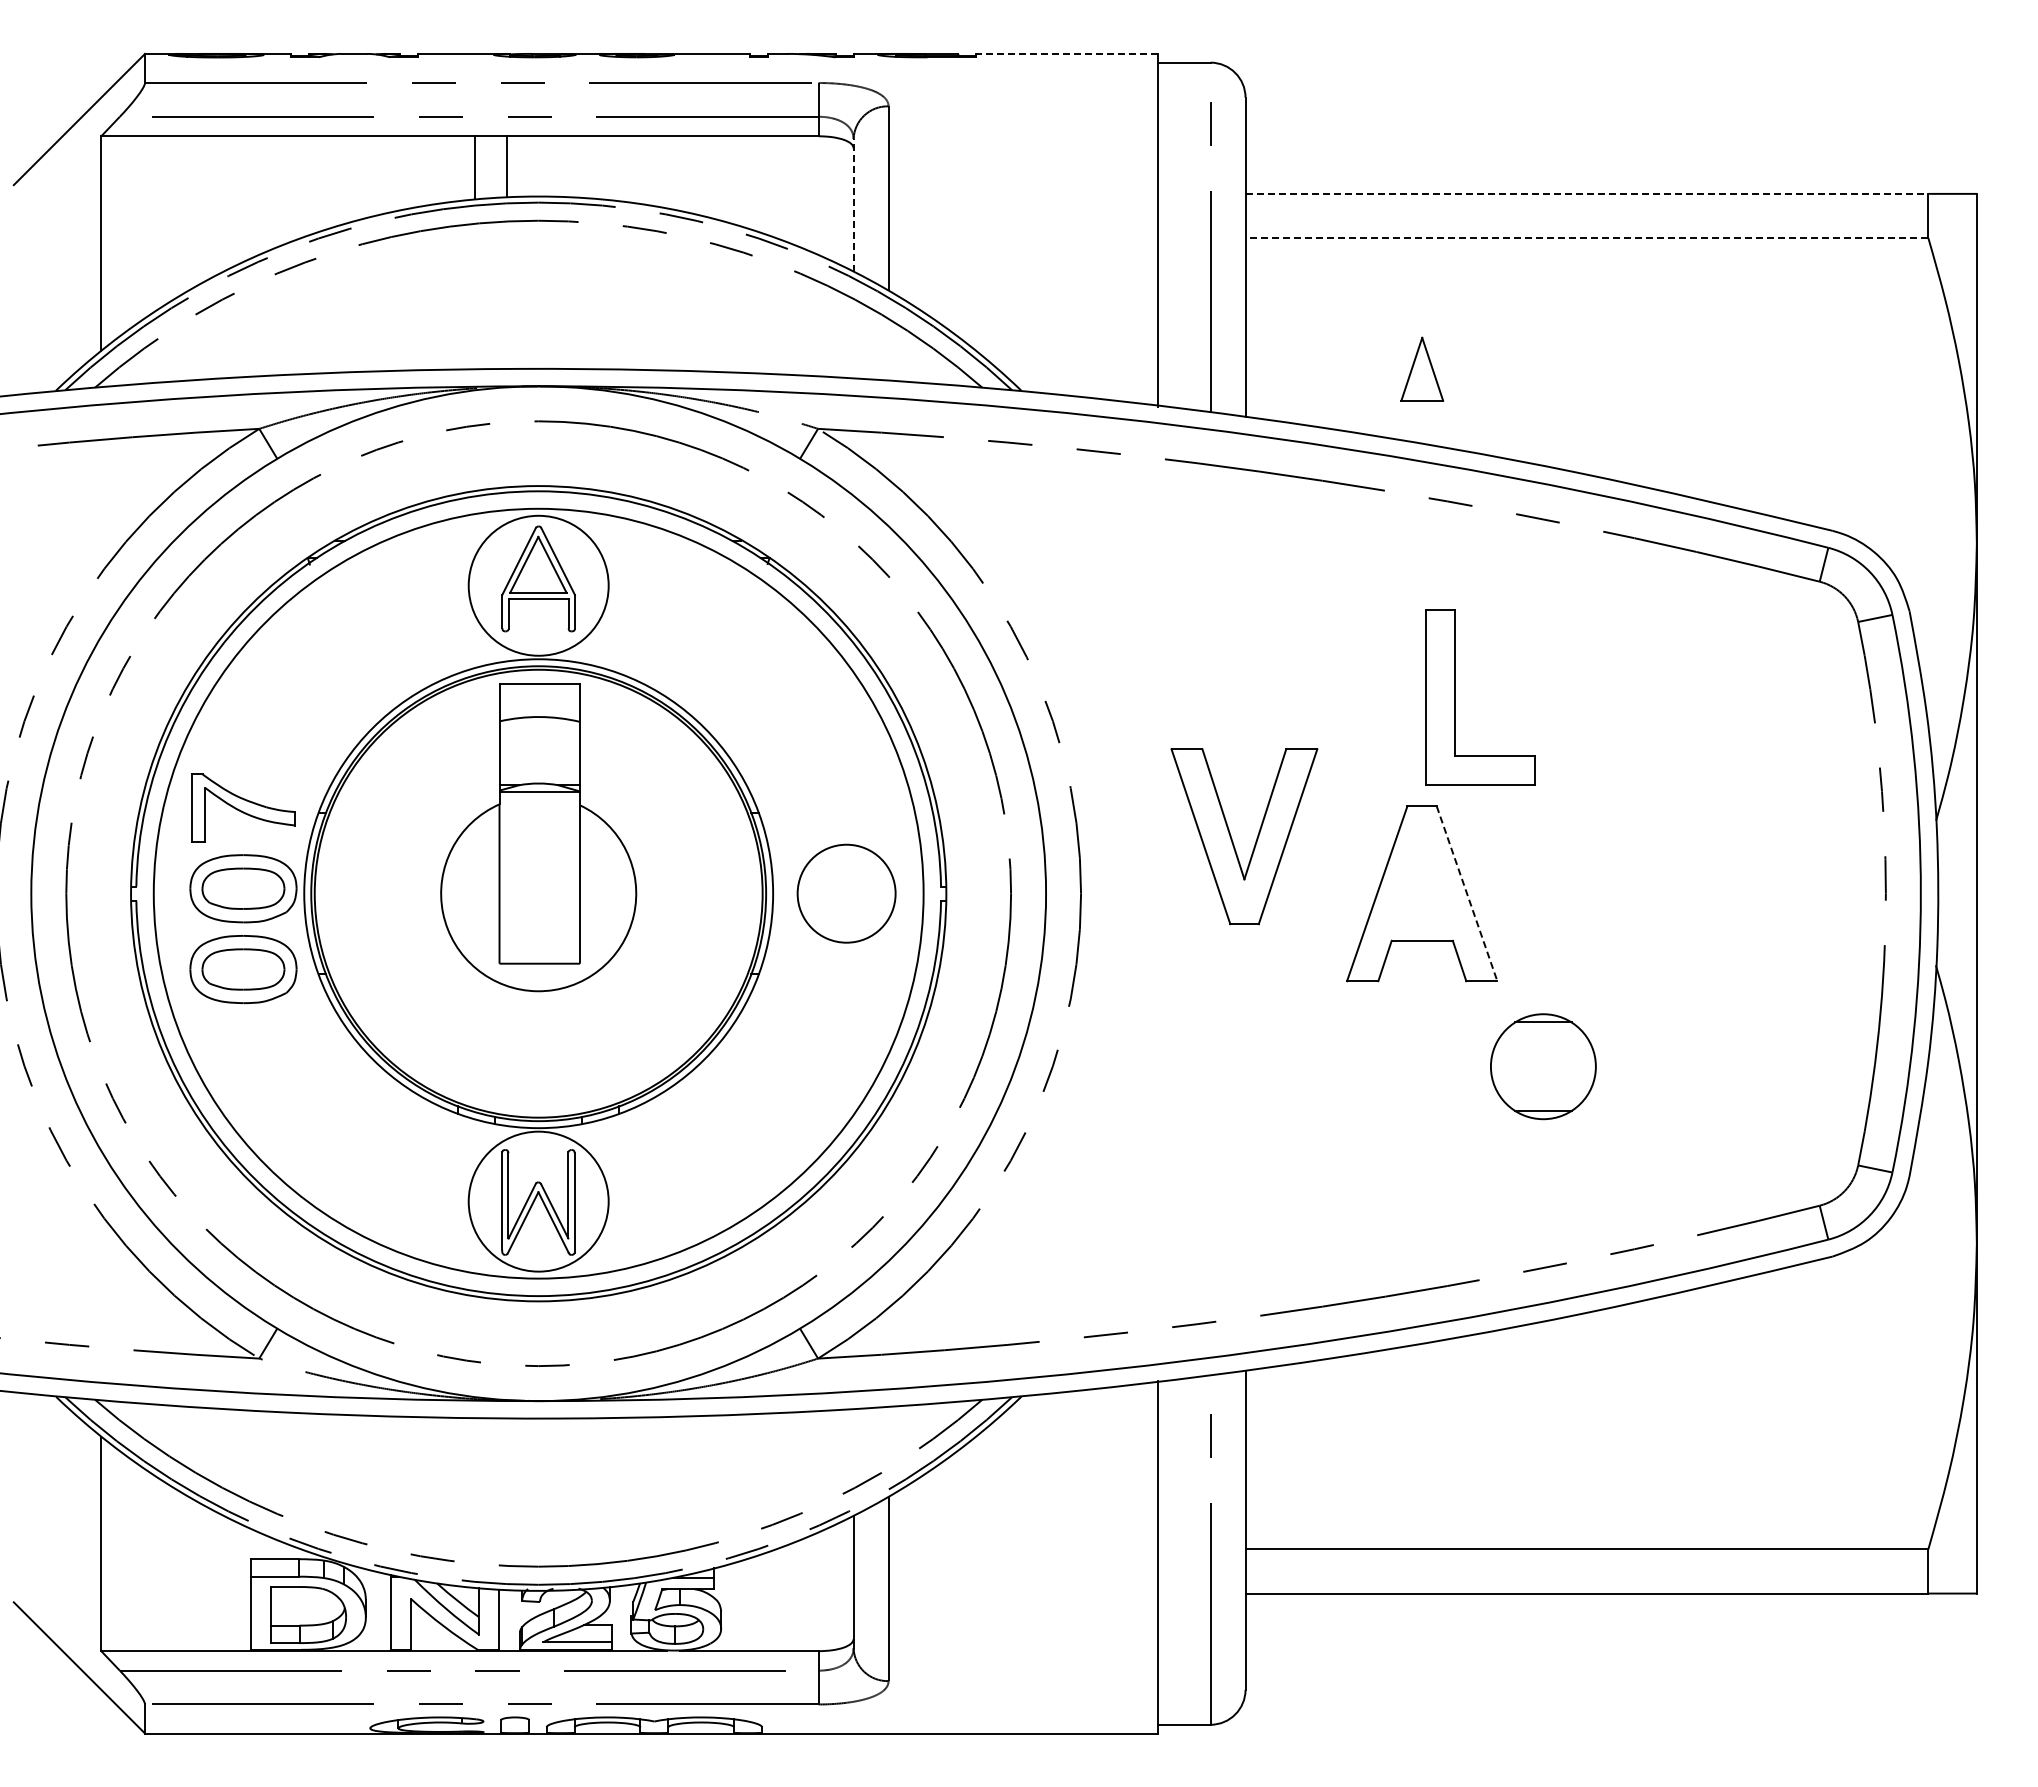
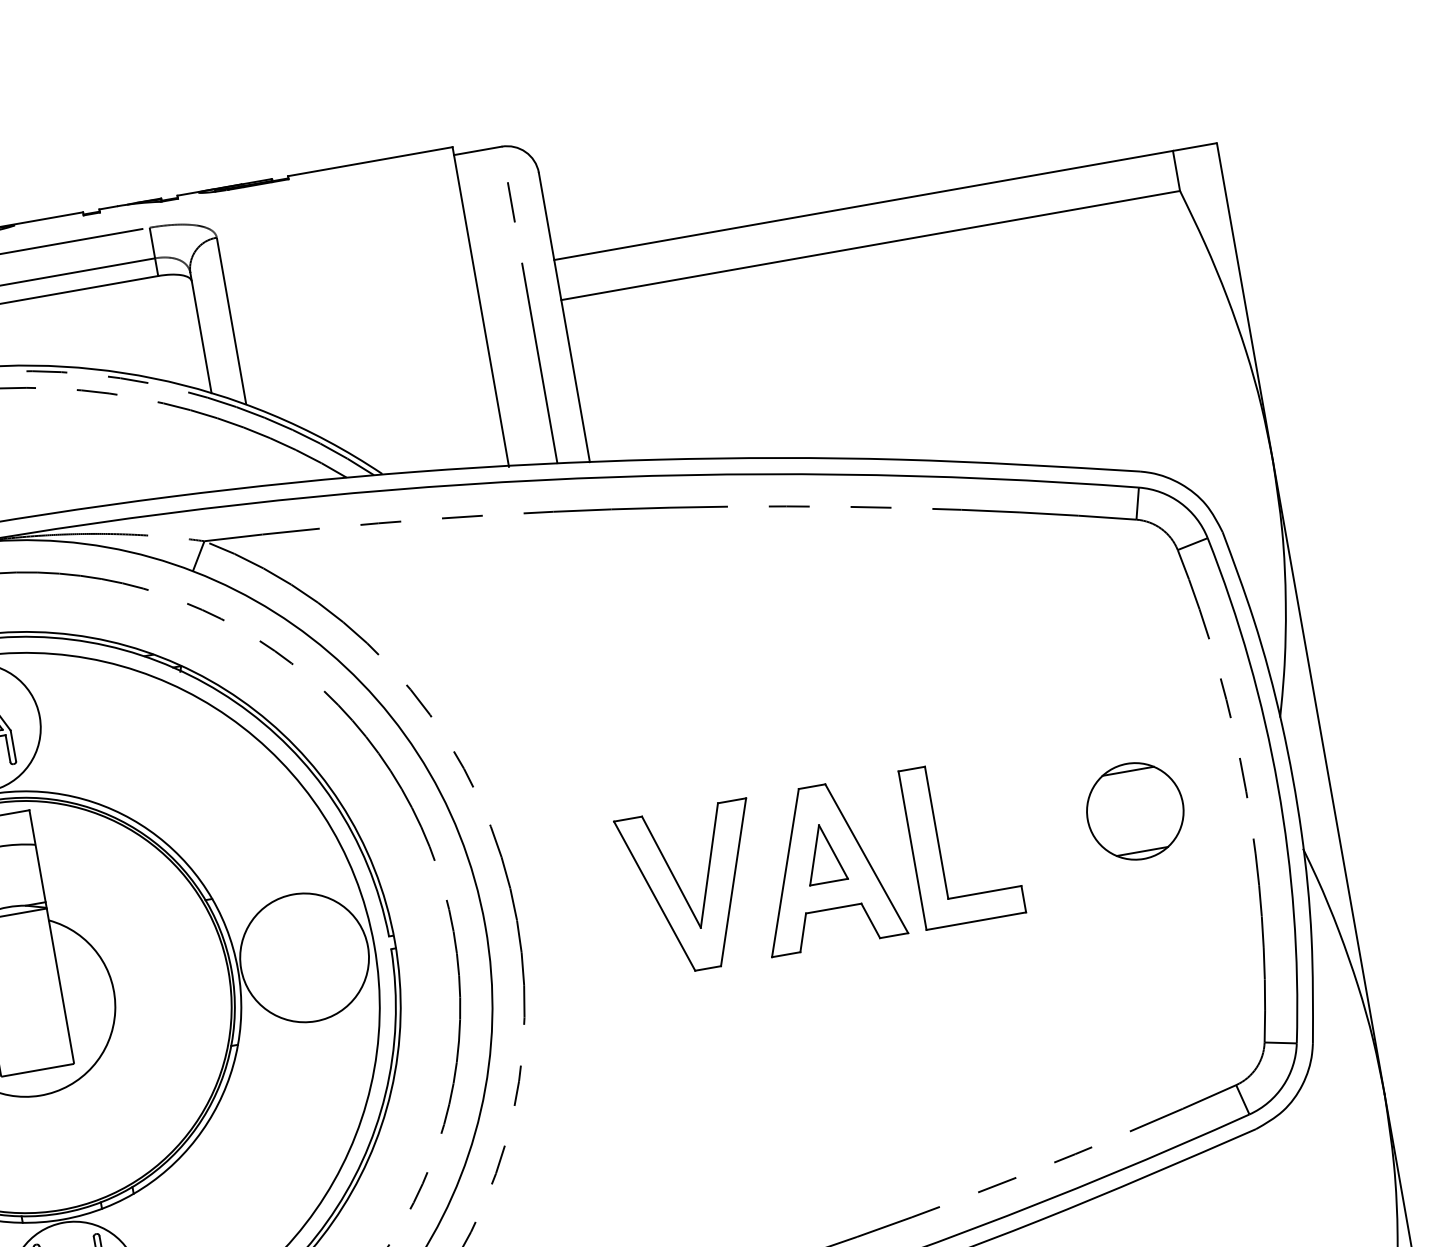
line: (1067, 53) -> (370, 161), dashed -> solid
line: (1587, 193) -> (864, 205), dashed -> solid
line: (853, 204) -> (200, 332), dashed -> solid
line: (1586, 238) -> (870, 245), dashed -> solid
part: (1421, 368) -> (823, 853), moved
part: (1455, 697) -> (939, 845), moved
part: (1233, 841) -> (684, 895), moved
circle: (846, 893) -> (304, 957), size x1.43
line: (1467, 893) -> (867, 858), dashed -> solid
part: (1543, 1066) -> (1135, 811), moved

